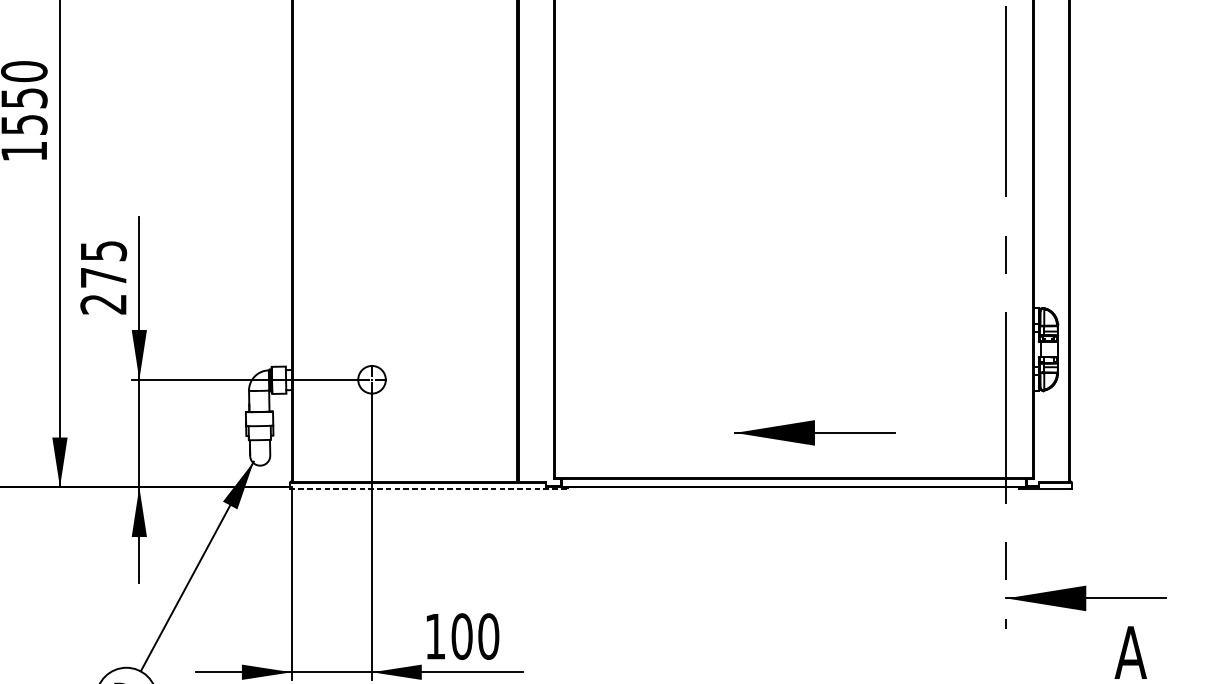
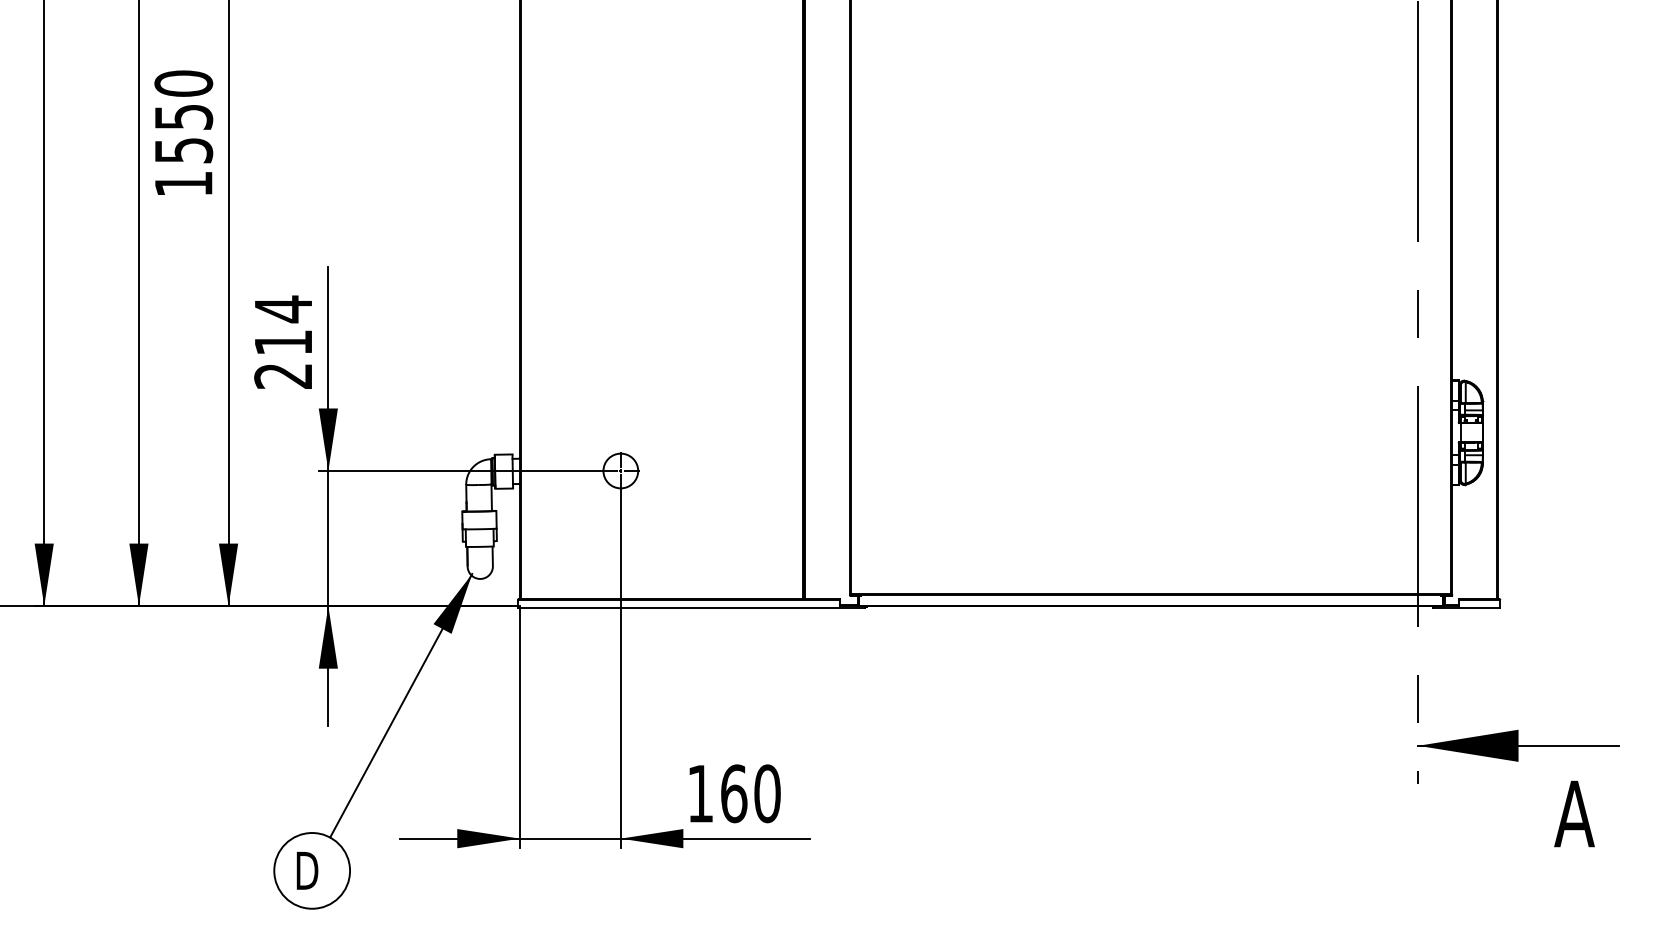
text: (103, 264) -> (283, 325), 275 -> 214
part: (814, 432) -> (1177, 537), removed
line: (428, 488) -> (691, 607), dashed -> solid
text: (462, 636) -> (734, 793), 100 -> 160

